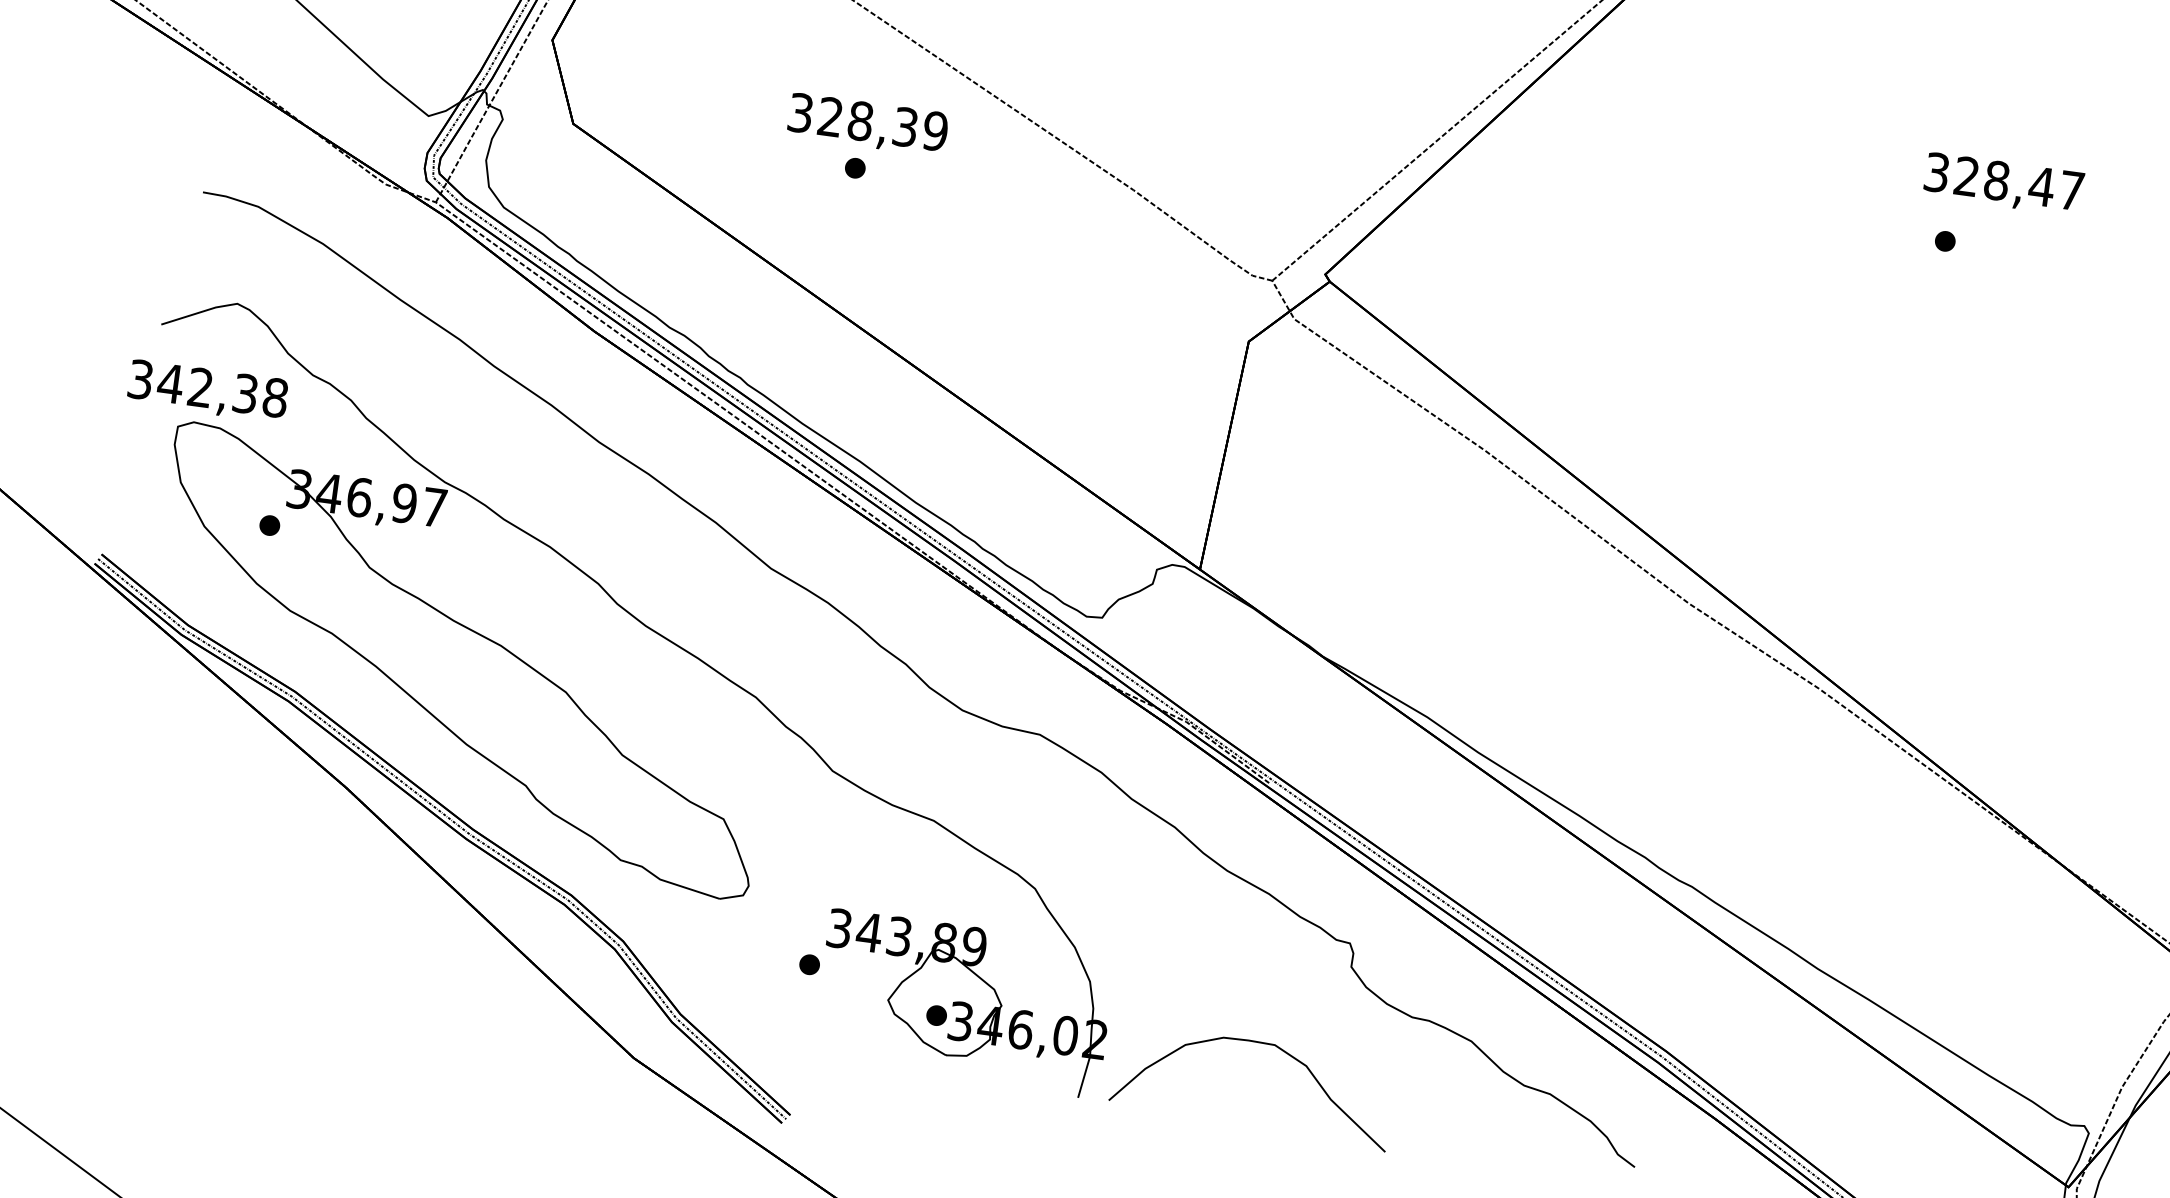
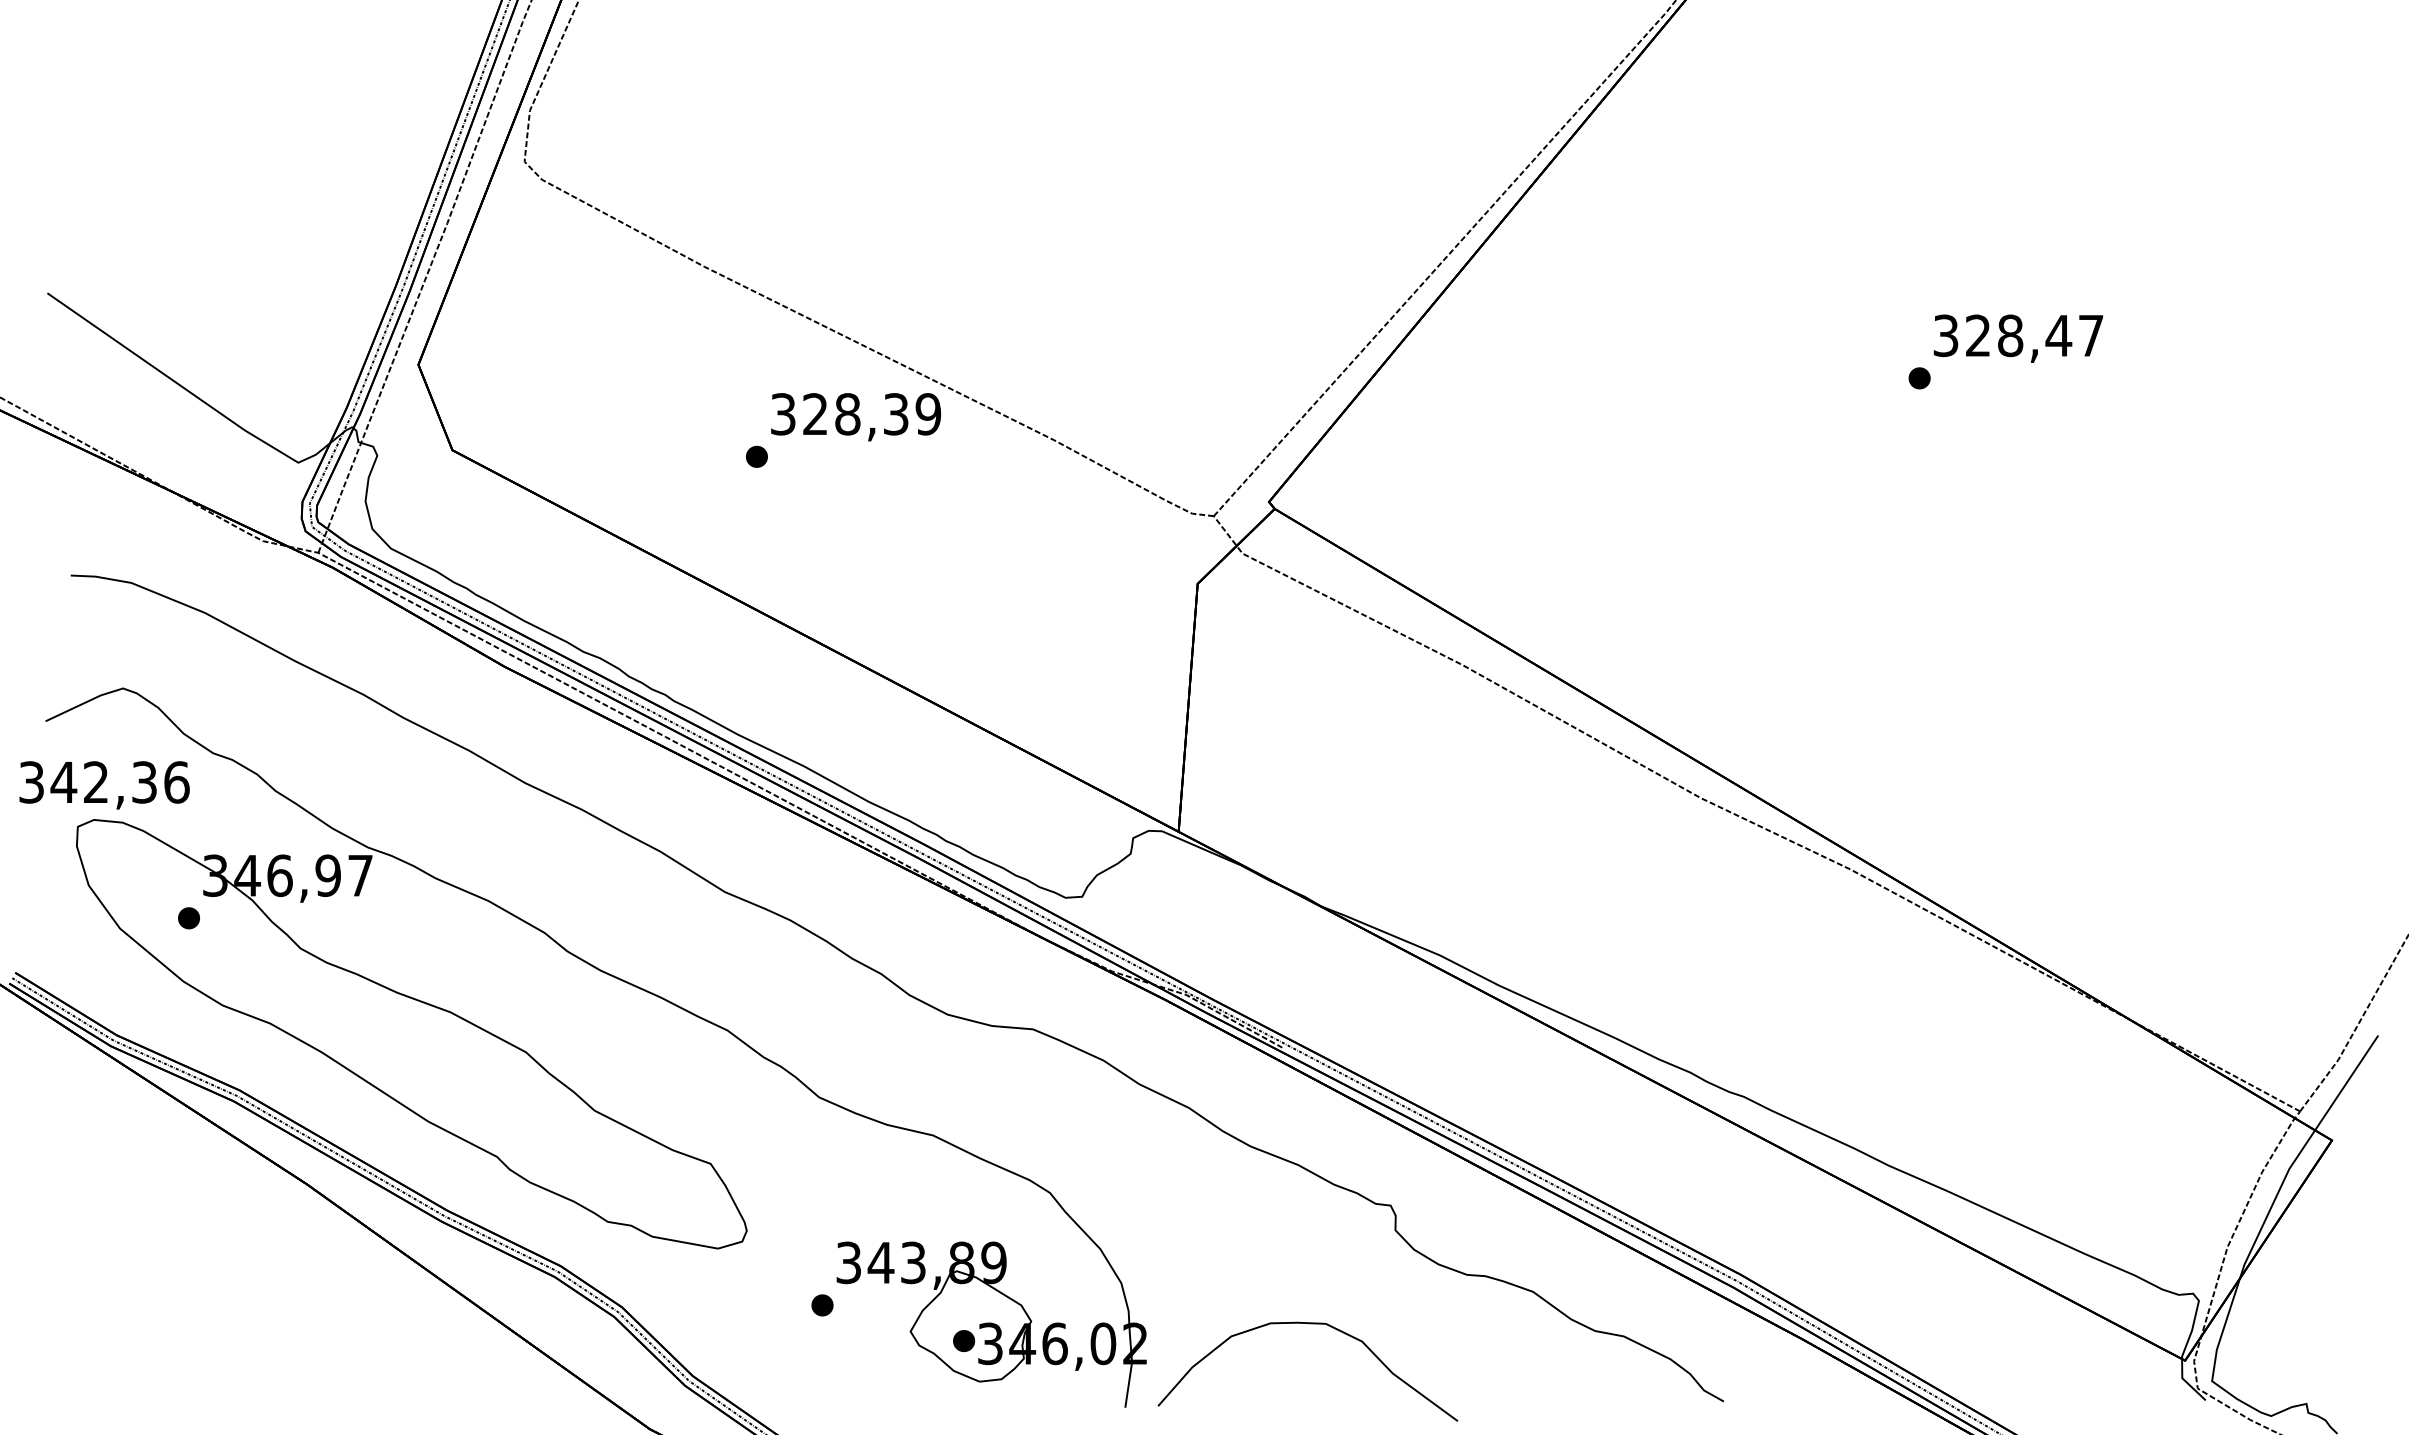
text: (868, 125) -> (856, 417), moved
text: (2003, 184) -> (2017, 338), moved
text: (275, 397) -> (176, 782), 342,38 -> 342,36

